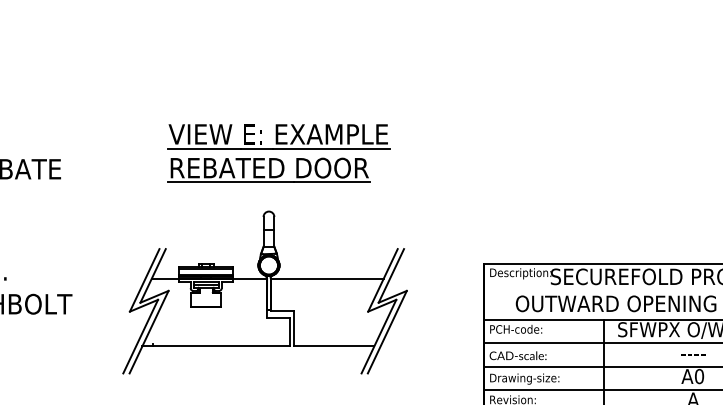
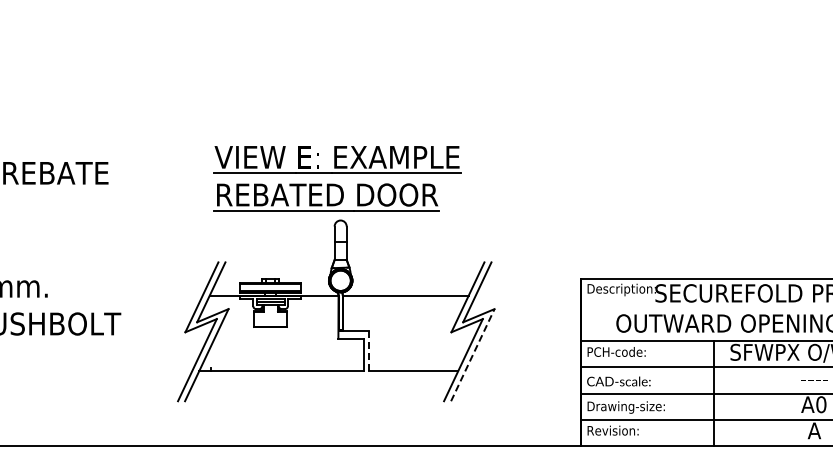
part: (278, 153) -> (337, 178), moved
line: (293, 328) -> (368, 351), solid -> dashed
line: (387, 332) -> (472, 355), solid -> dashed

